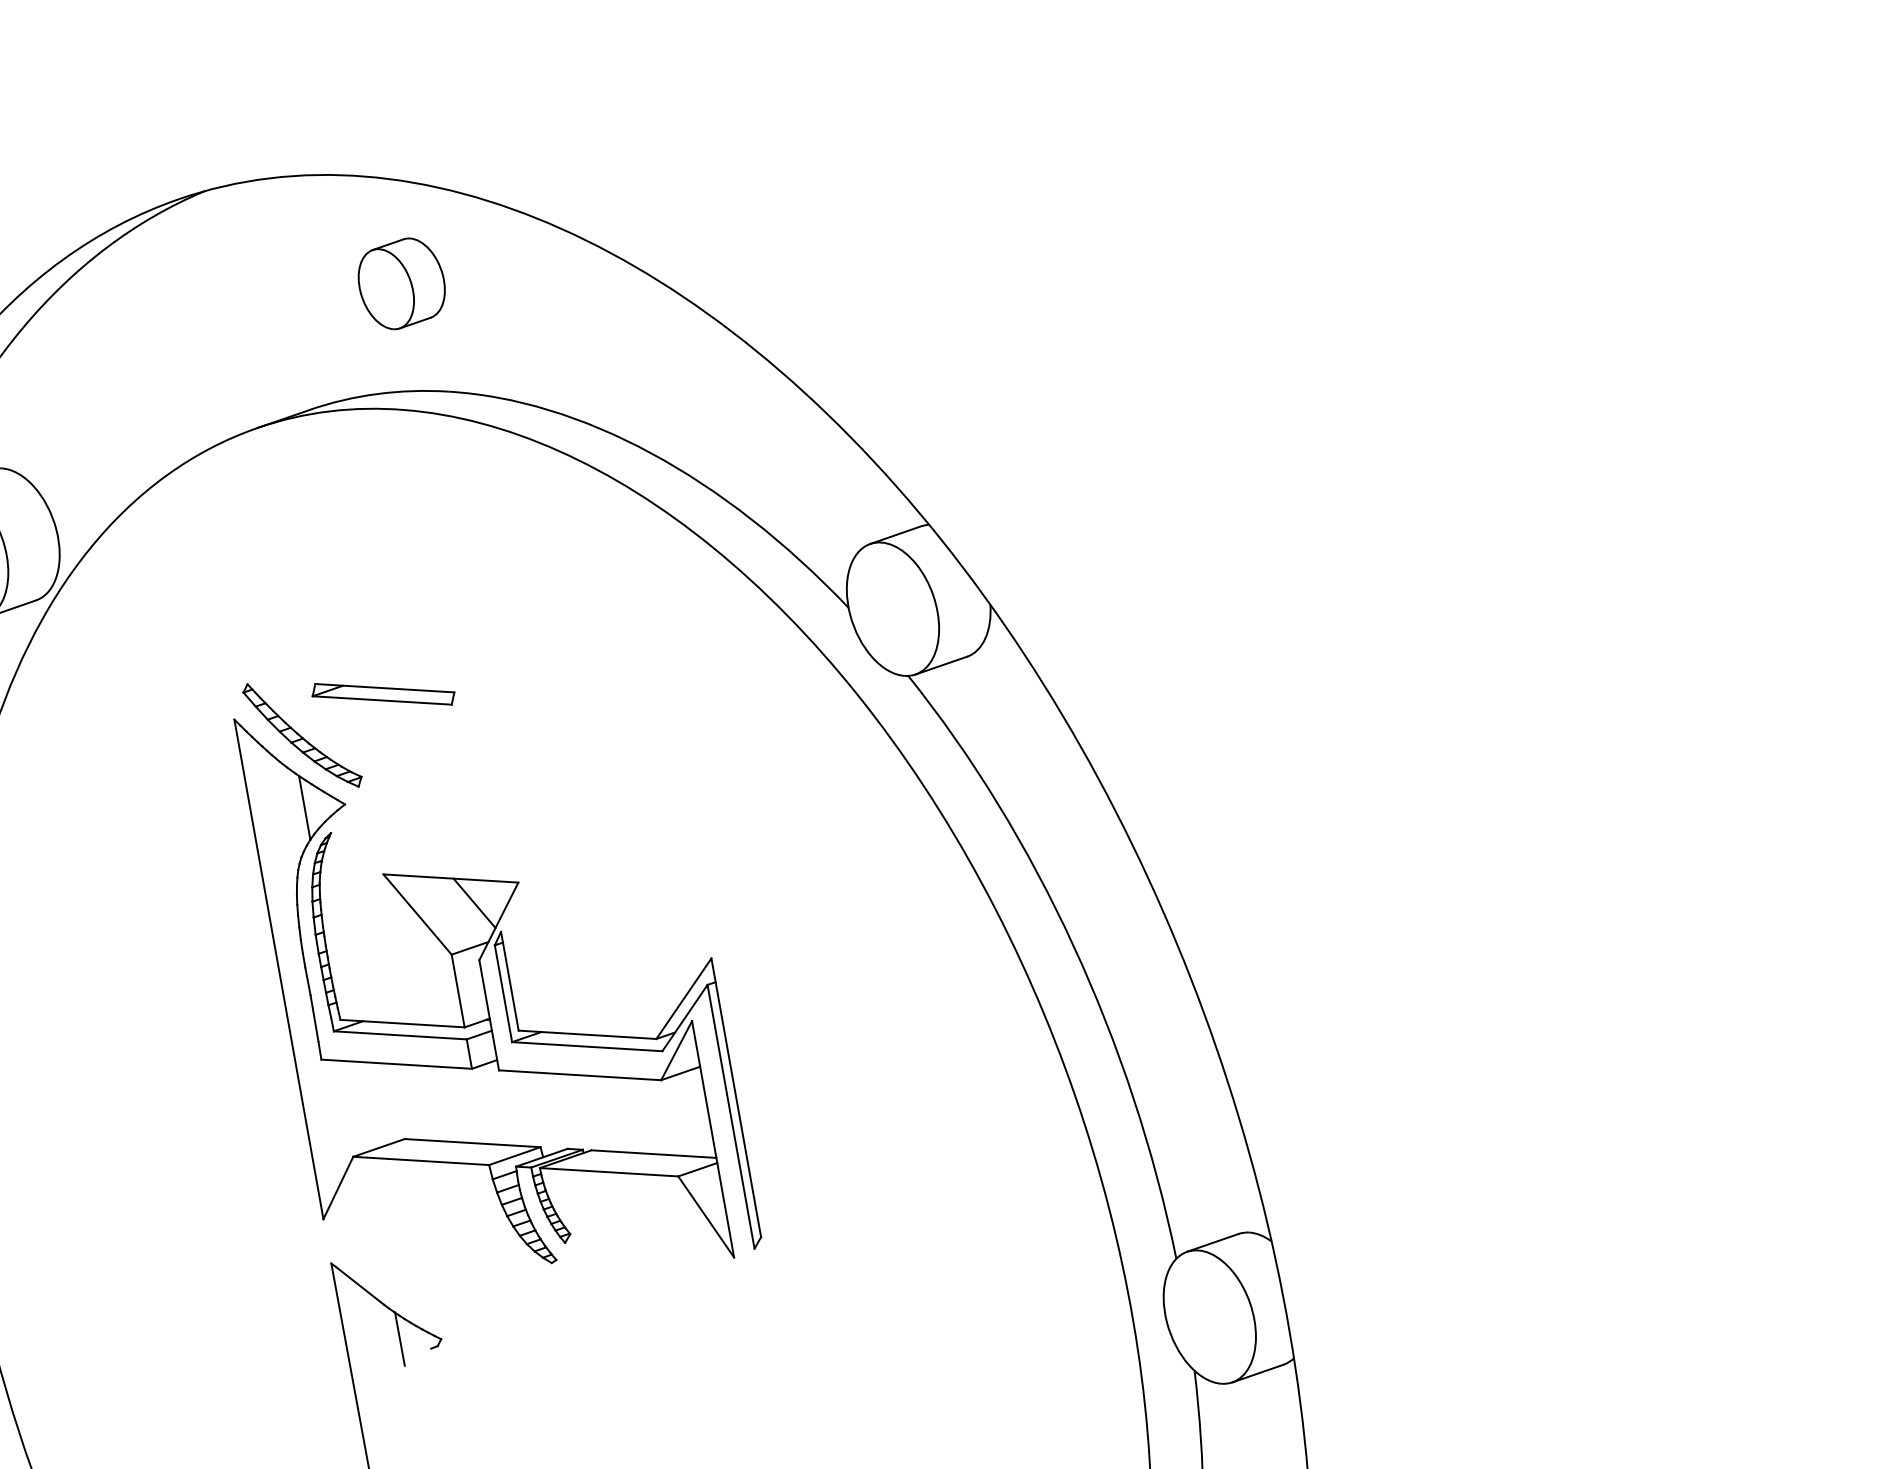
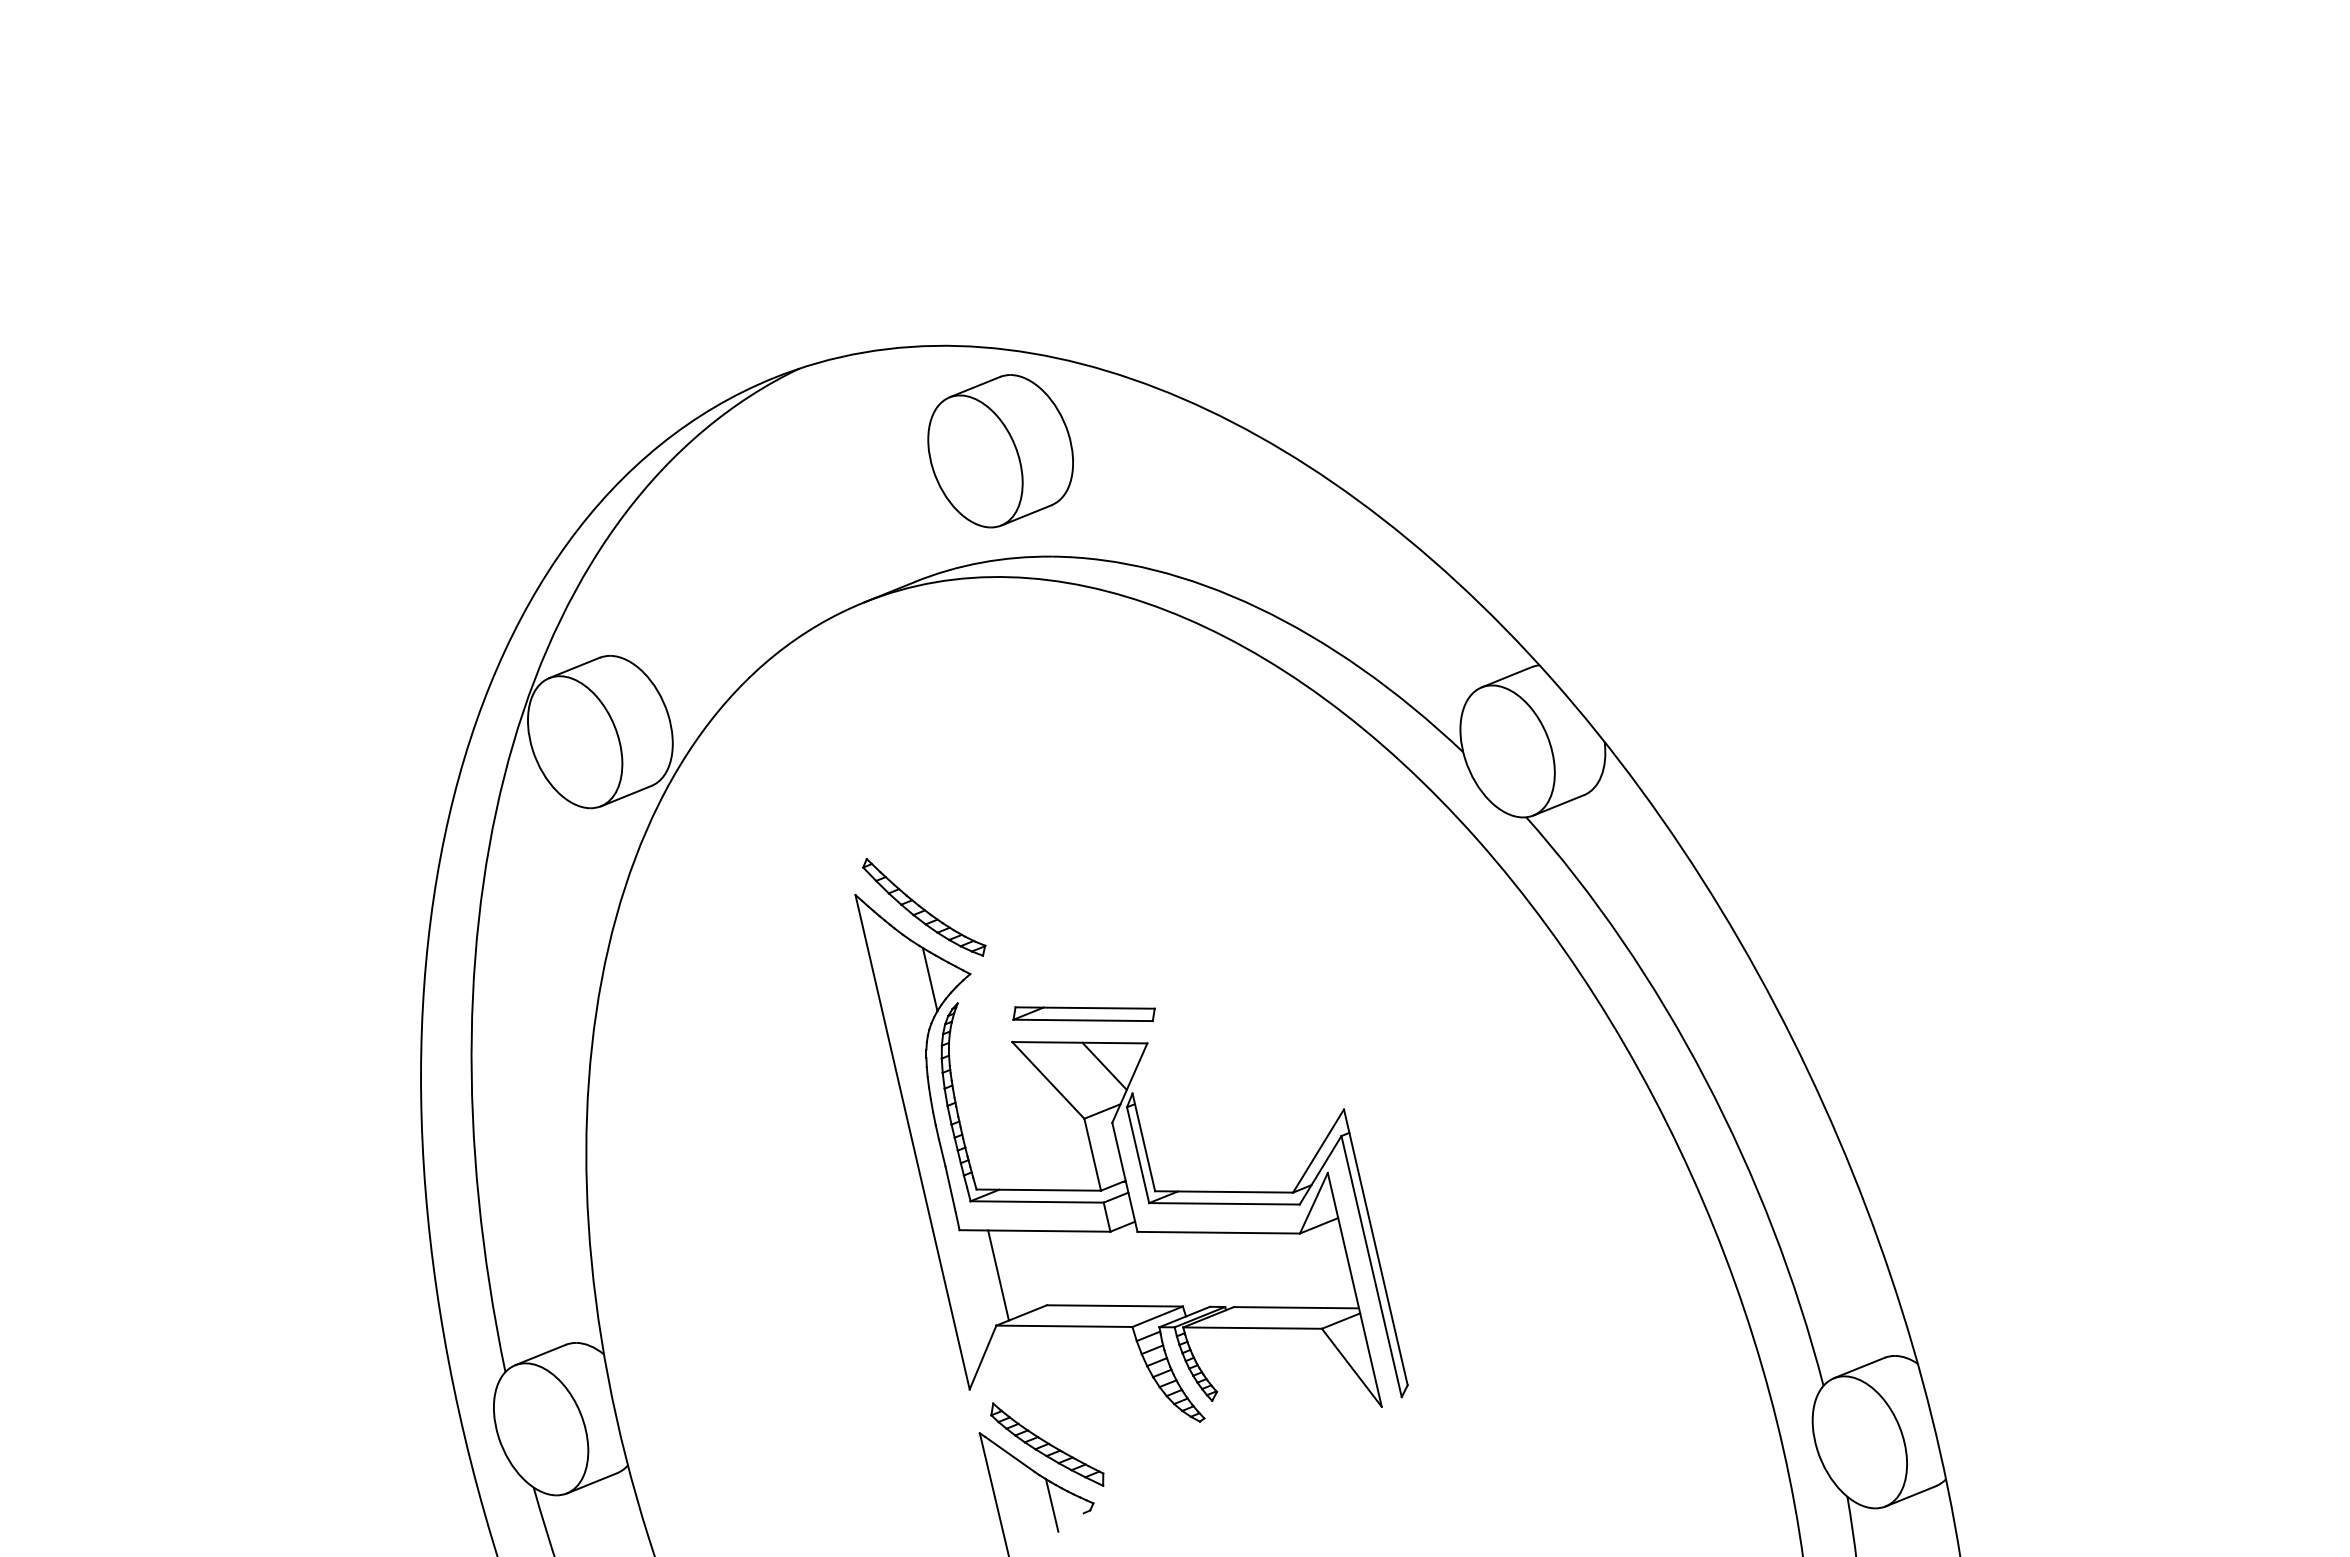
part: (401, 284) -> (1000, 451), size x1.67
part: (382, 694) -> (1083, 1014), moved
line: (357, 1106) -> (998, 1275), added
part: (398, 1278) -> (1047, 1444), added

